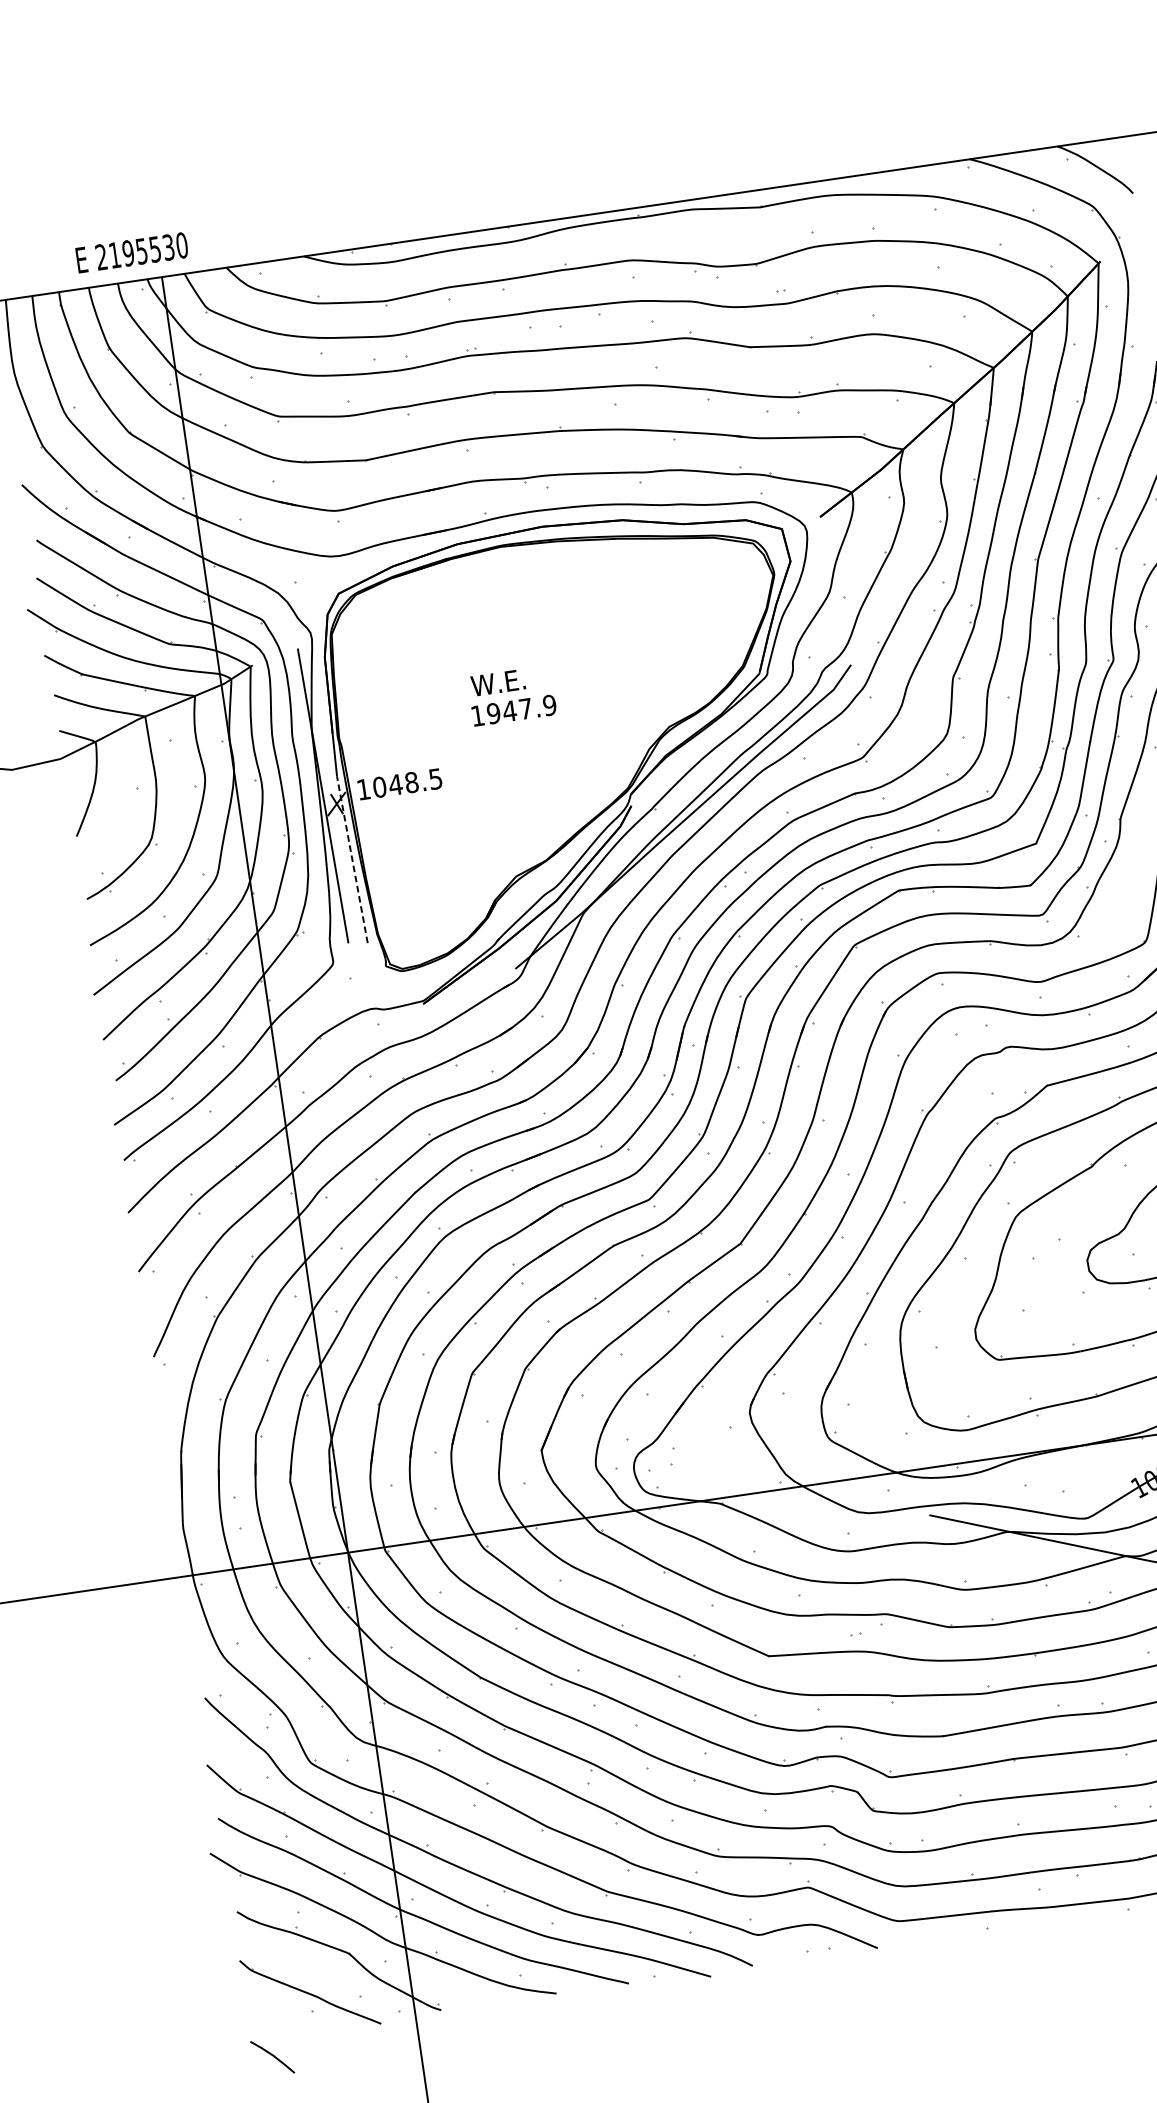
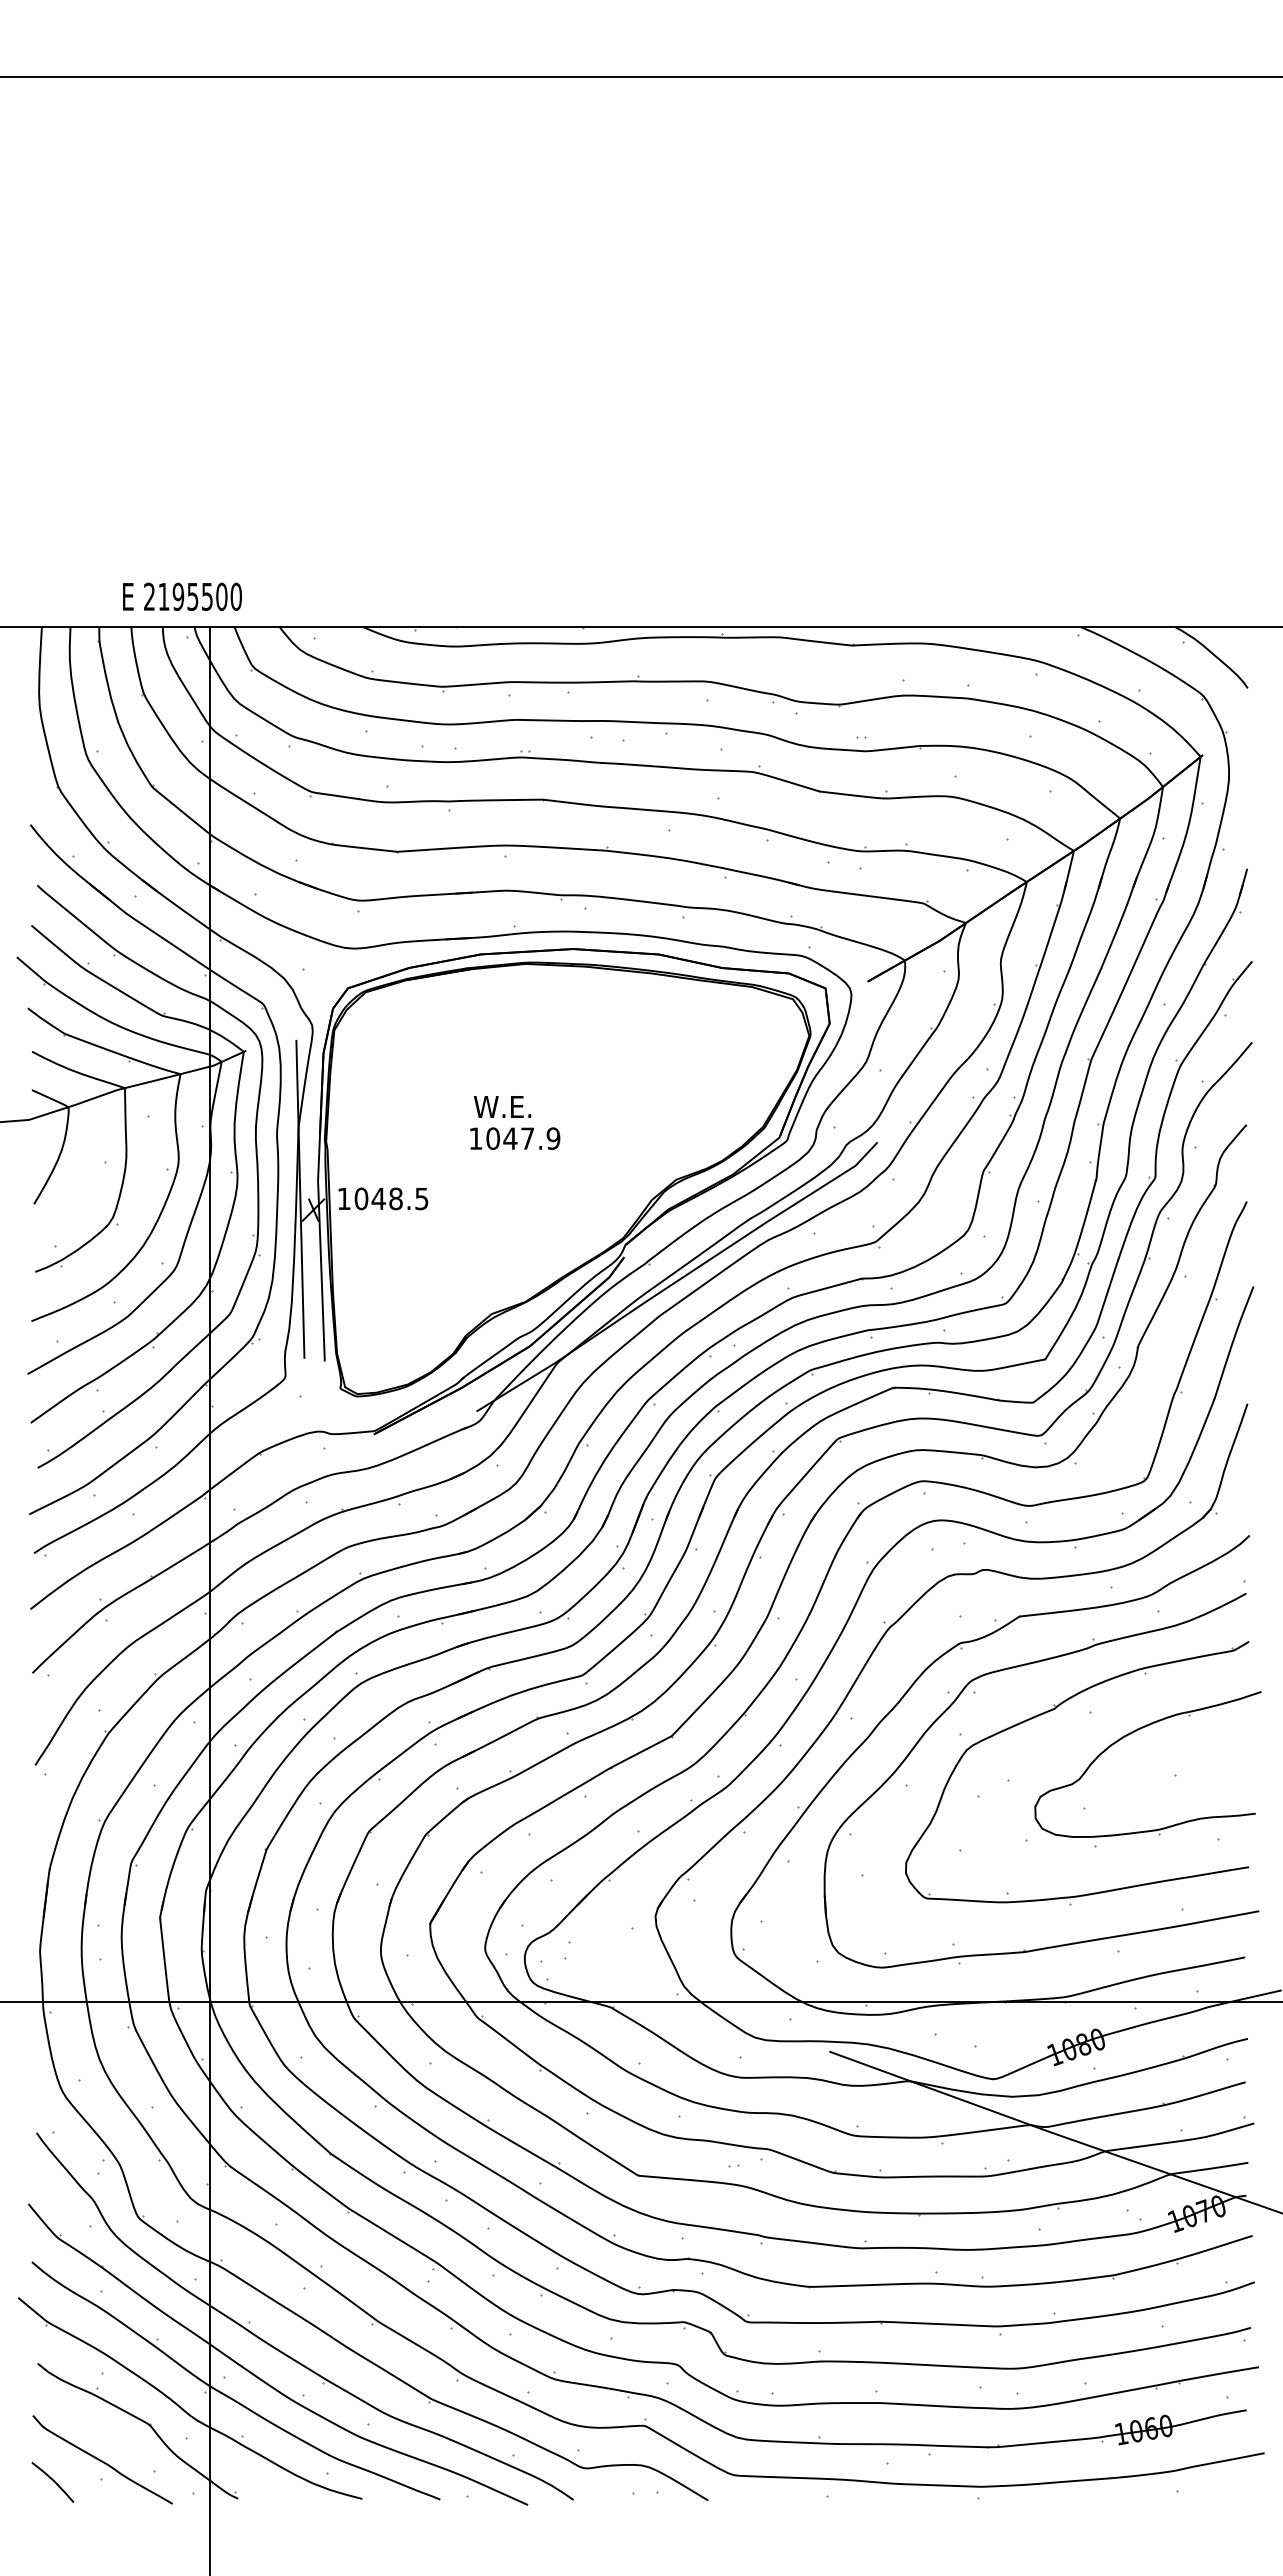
text: (168, 247) -> (221, 596), 2195530 -> 2195500
text: (493, 713) -> (492, 1138), 1947.9 -> 1047.9
line: (352, 859) -> (321, 1270), dashed -> solid
line: (273, 2056) -> (53, 2481), moved

